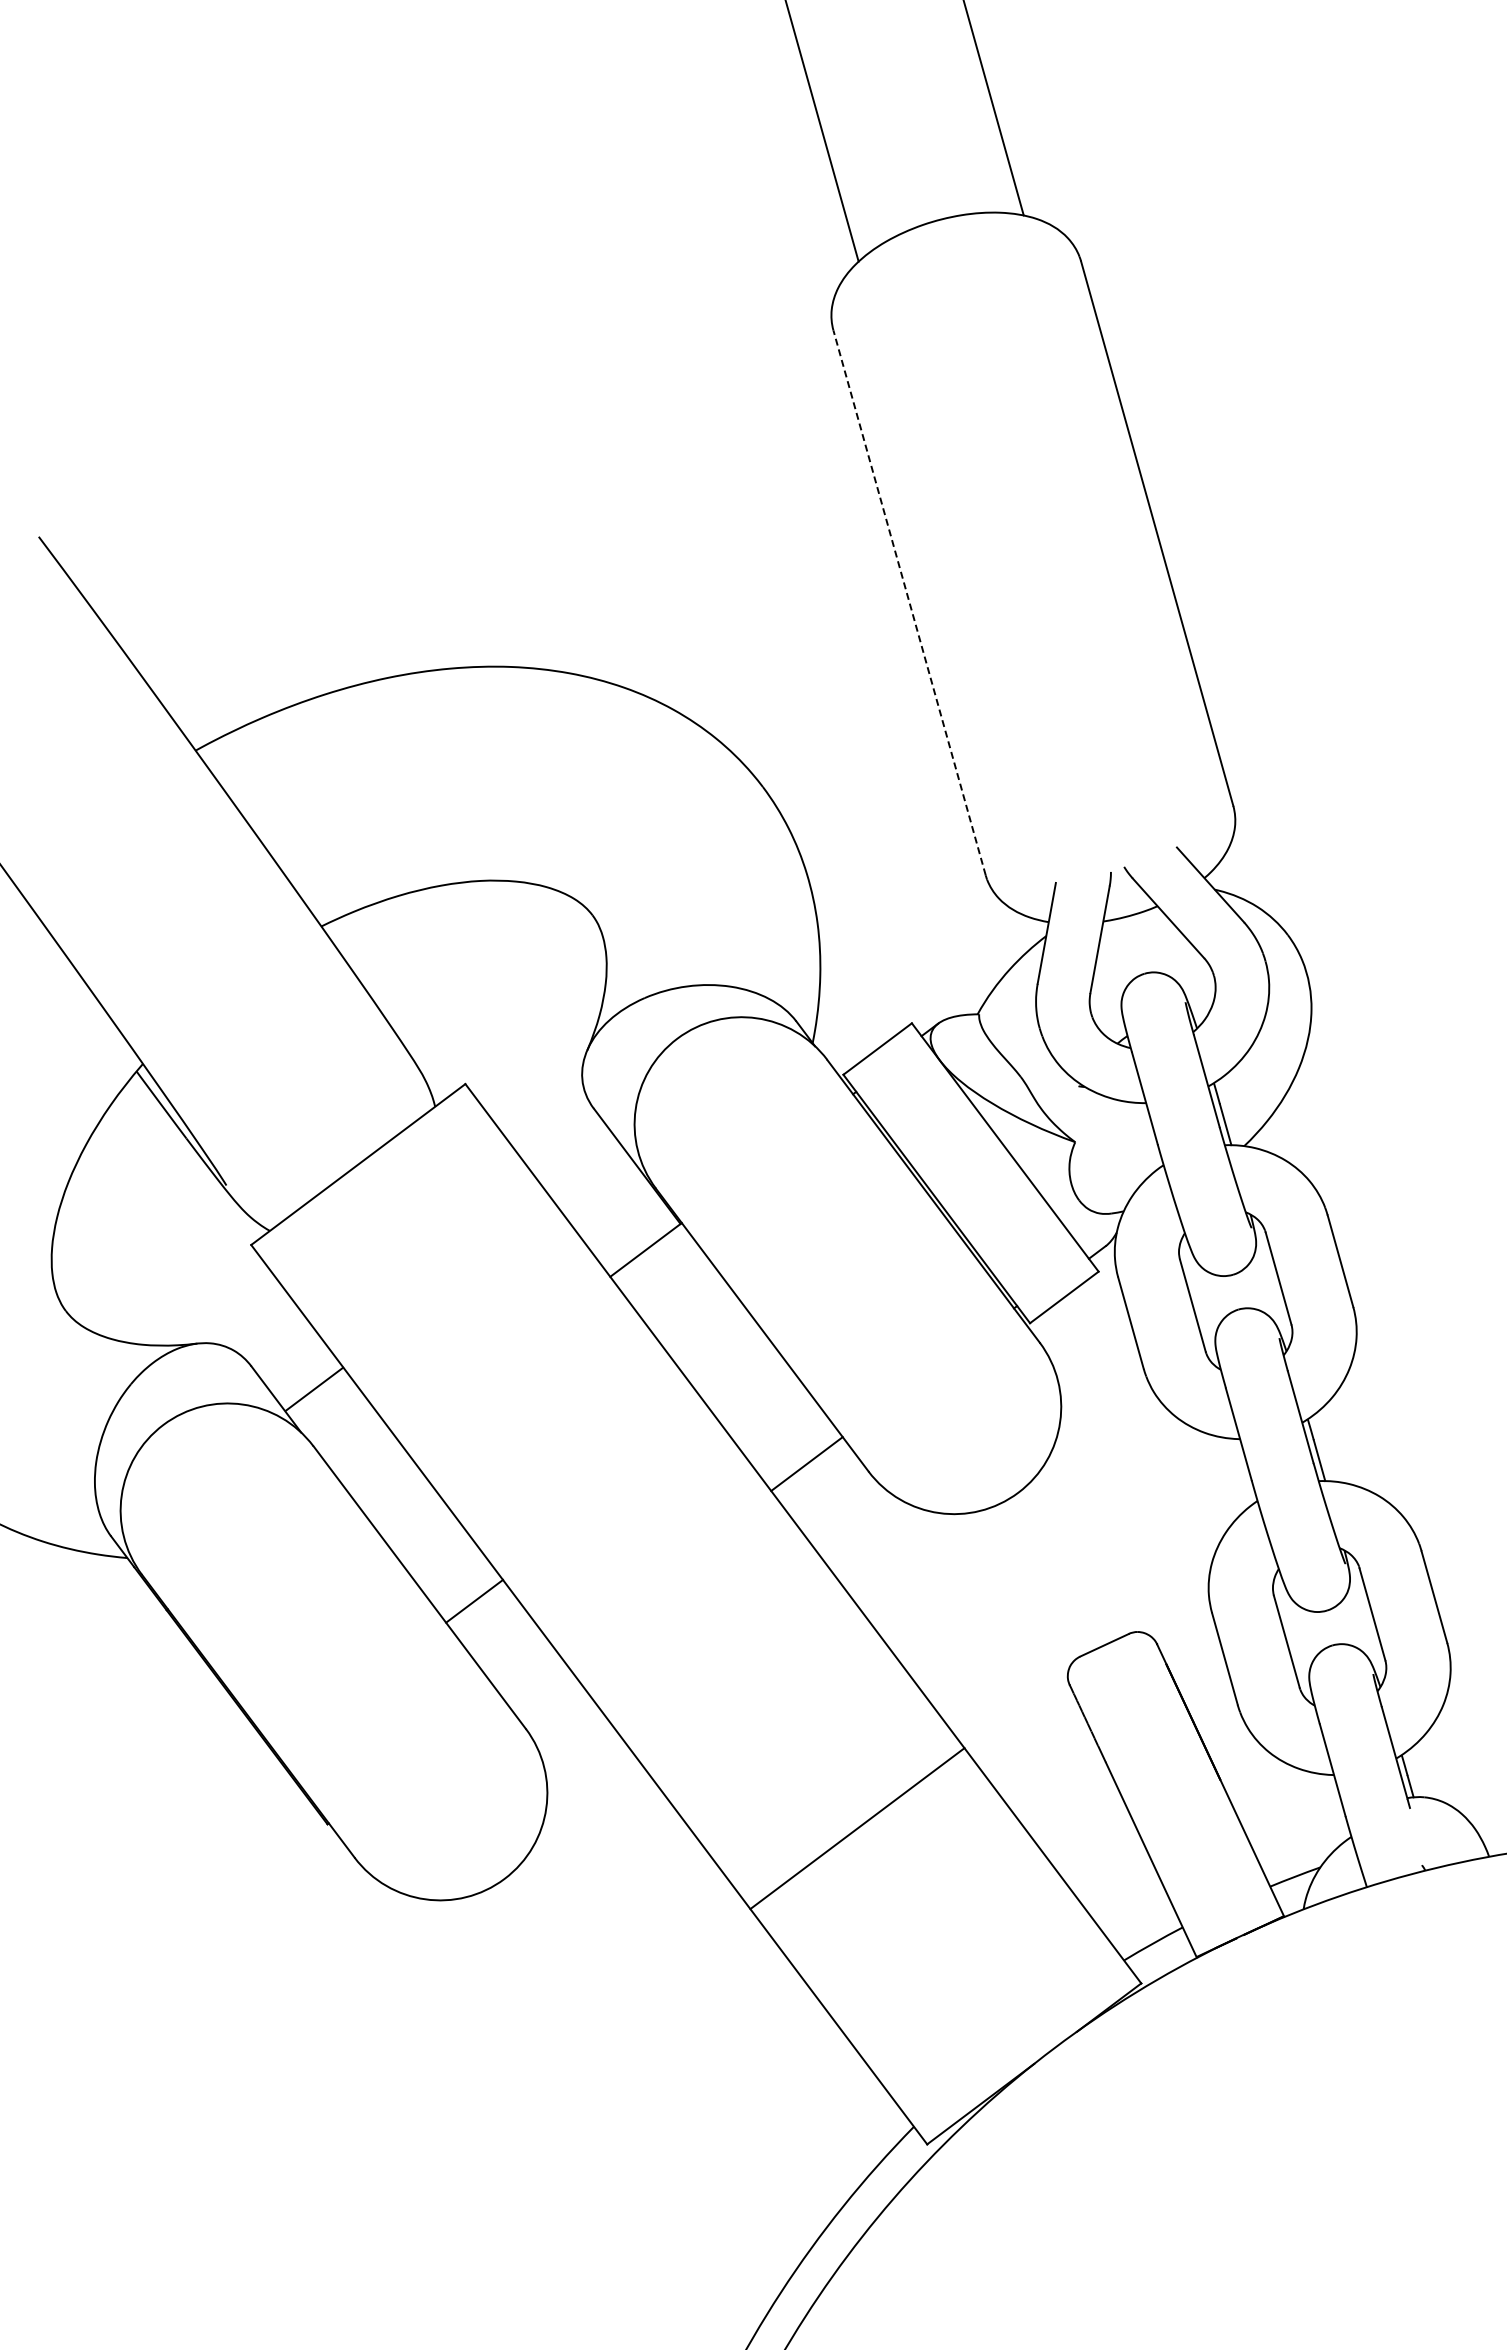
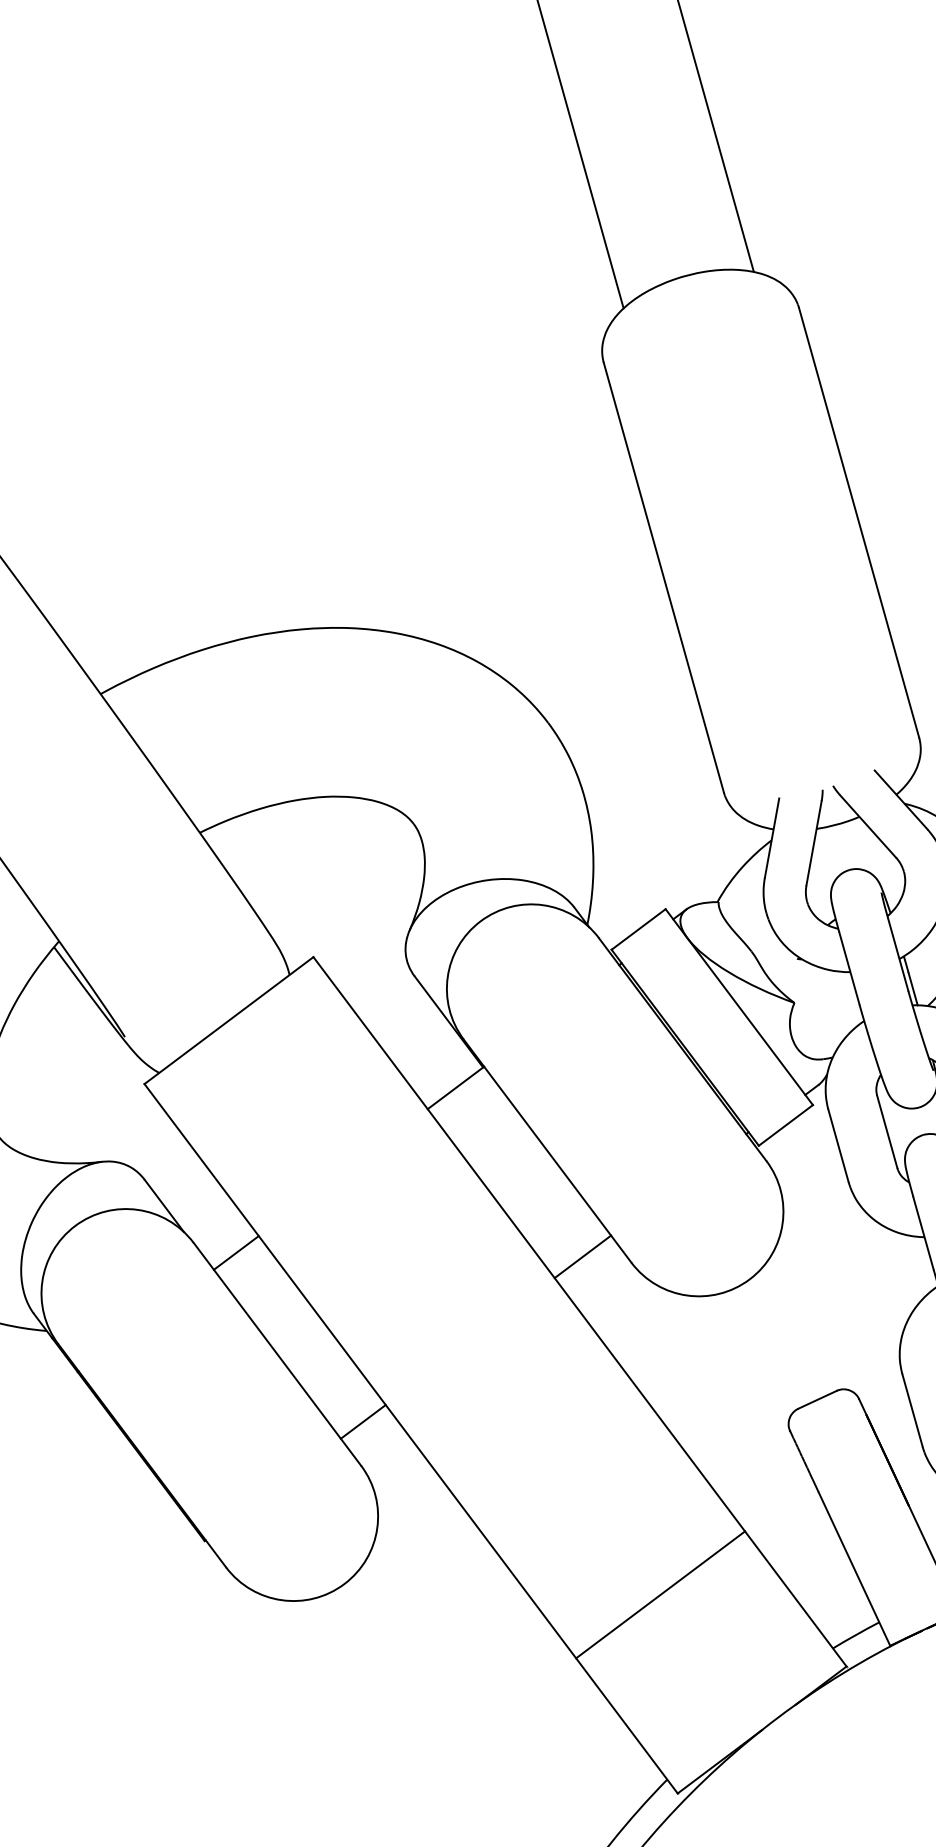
line: (909, 602) -> (663, 577), dashed -> solid
line: (314, 1388) -> (236, 1252), moved
line: (474, 1600) -> (363, 1421), moved
line: (857, 1828) -> (660, 1594), moved

